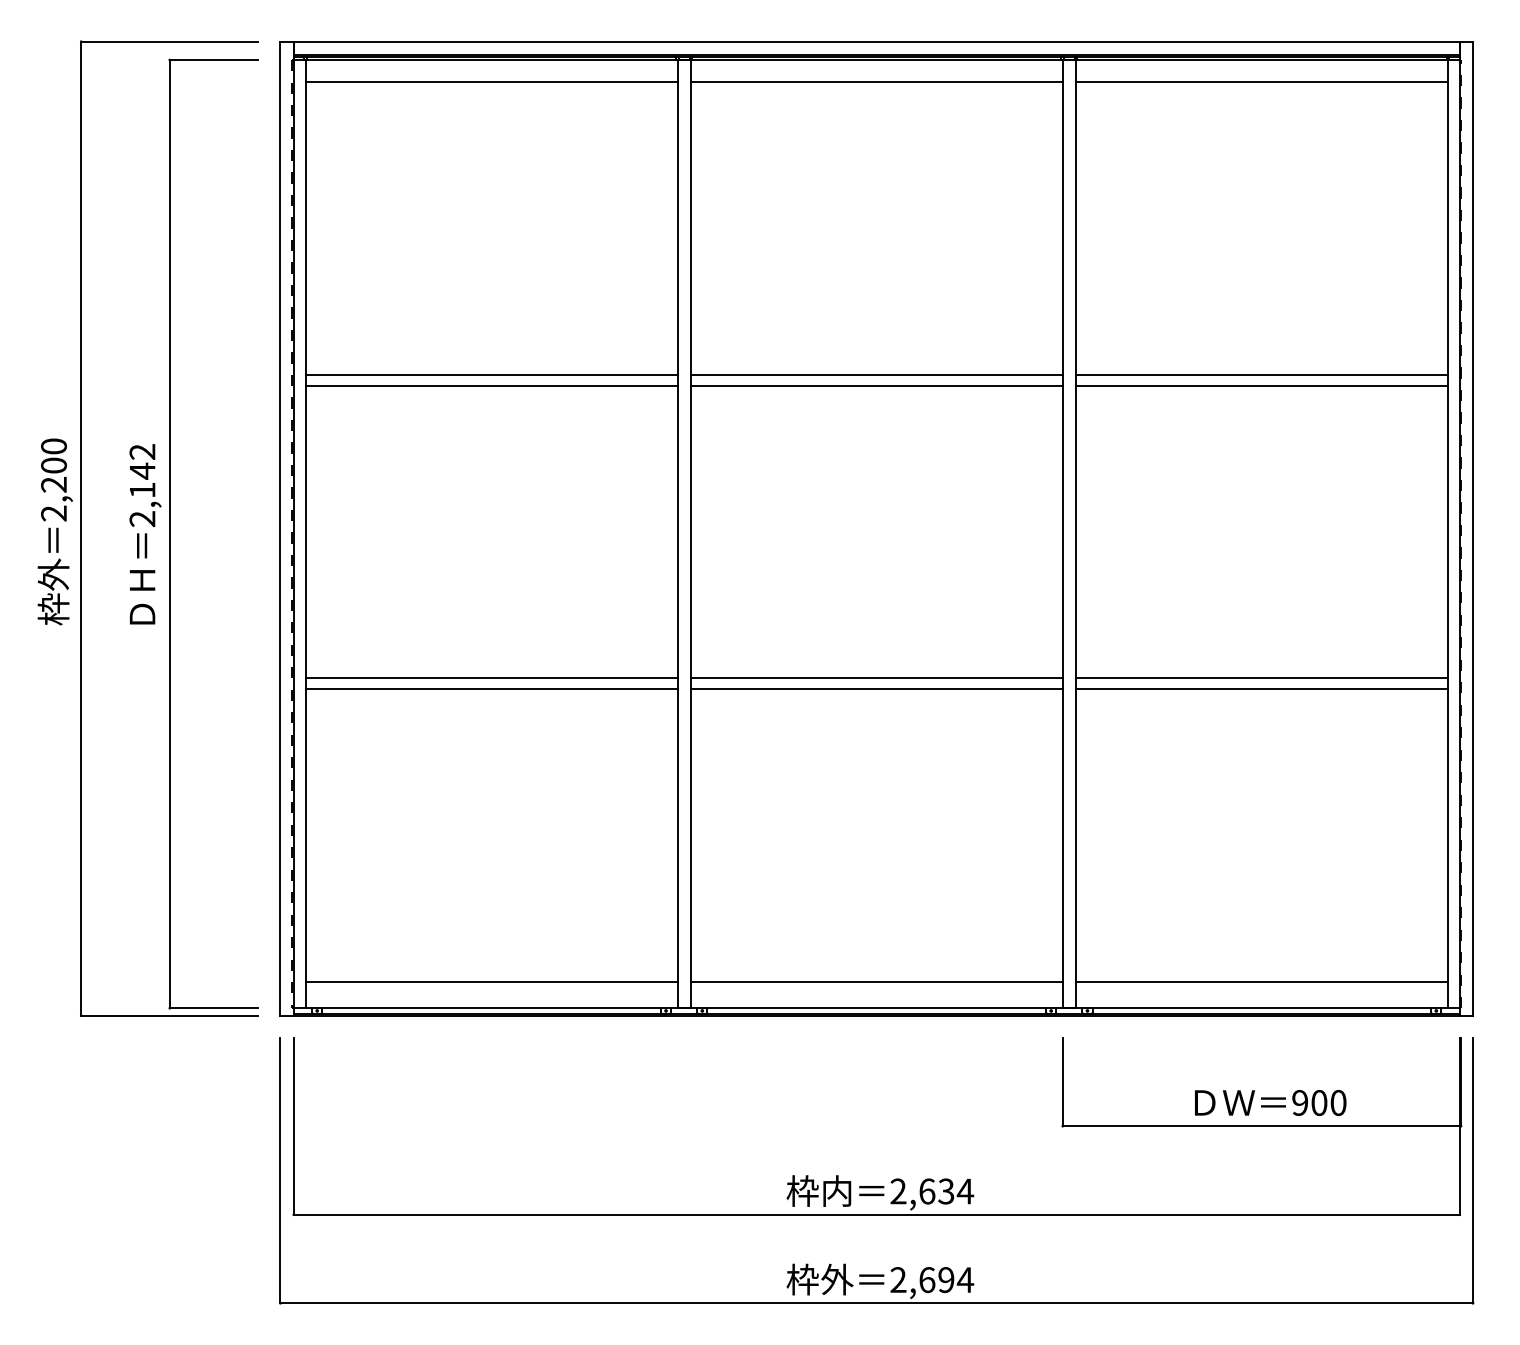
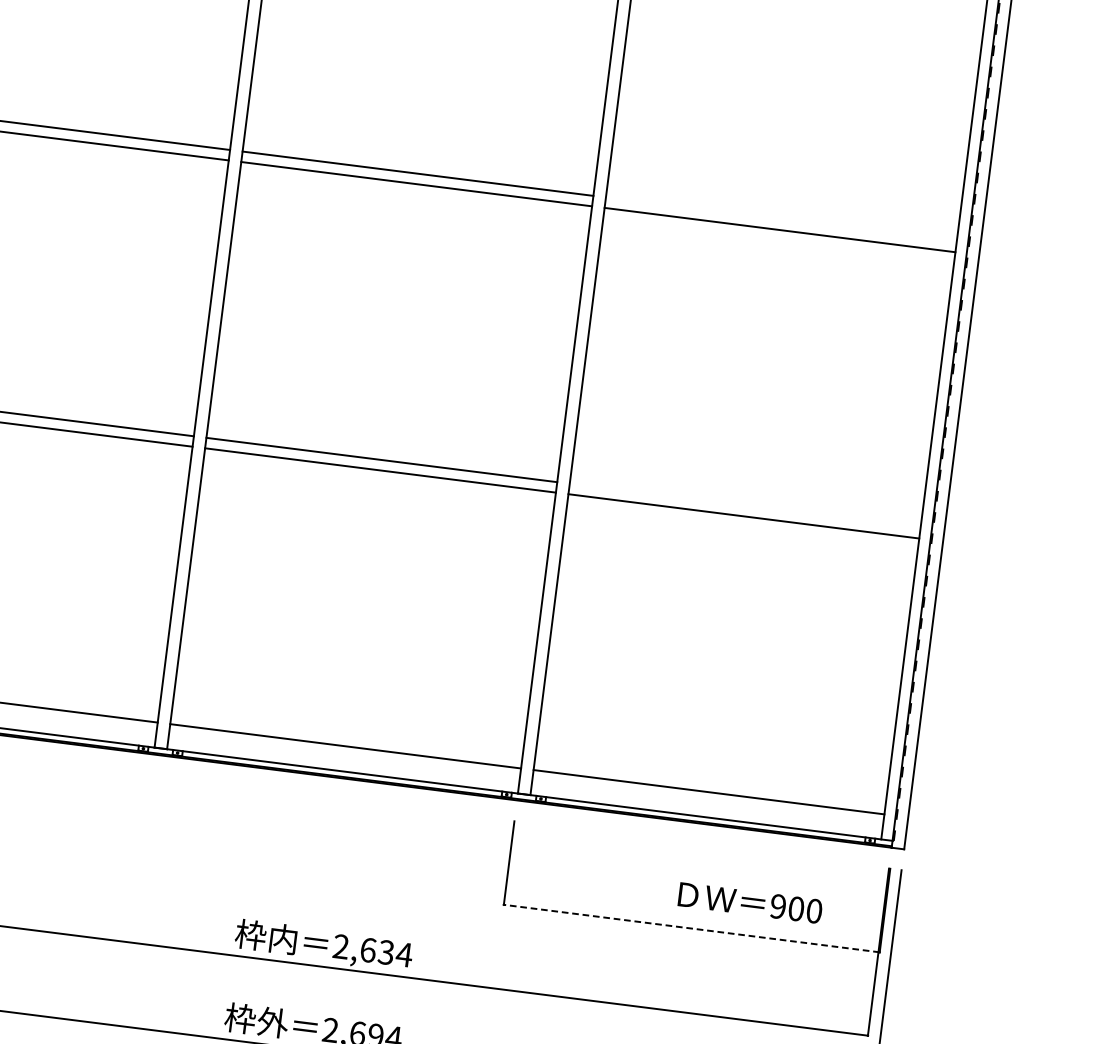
line: (1261, 374) -> (781, 219), removed
line: (1261, 678) -> (744, 506), removed
text: (1270, 1102) -> (750, 902), moved
line: (1261, 1126) -> (691, 928), solid -> dashed

